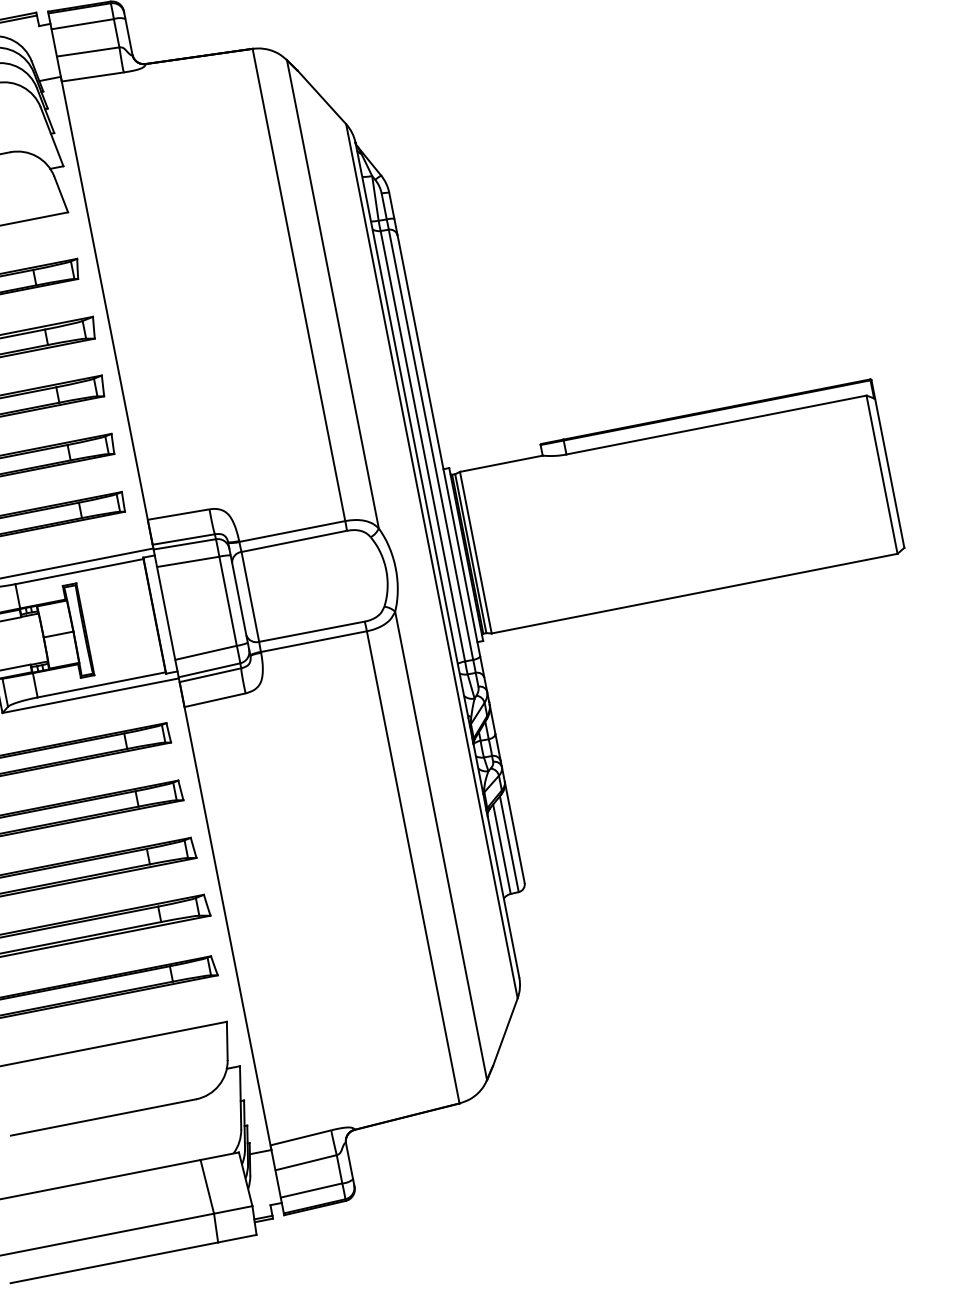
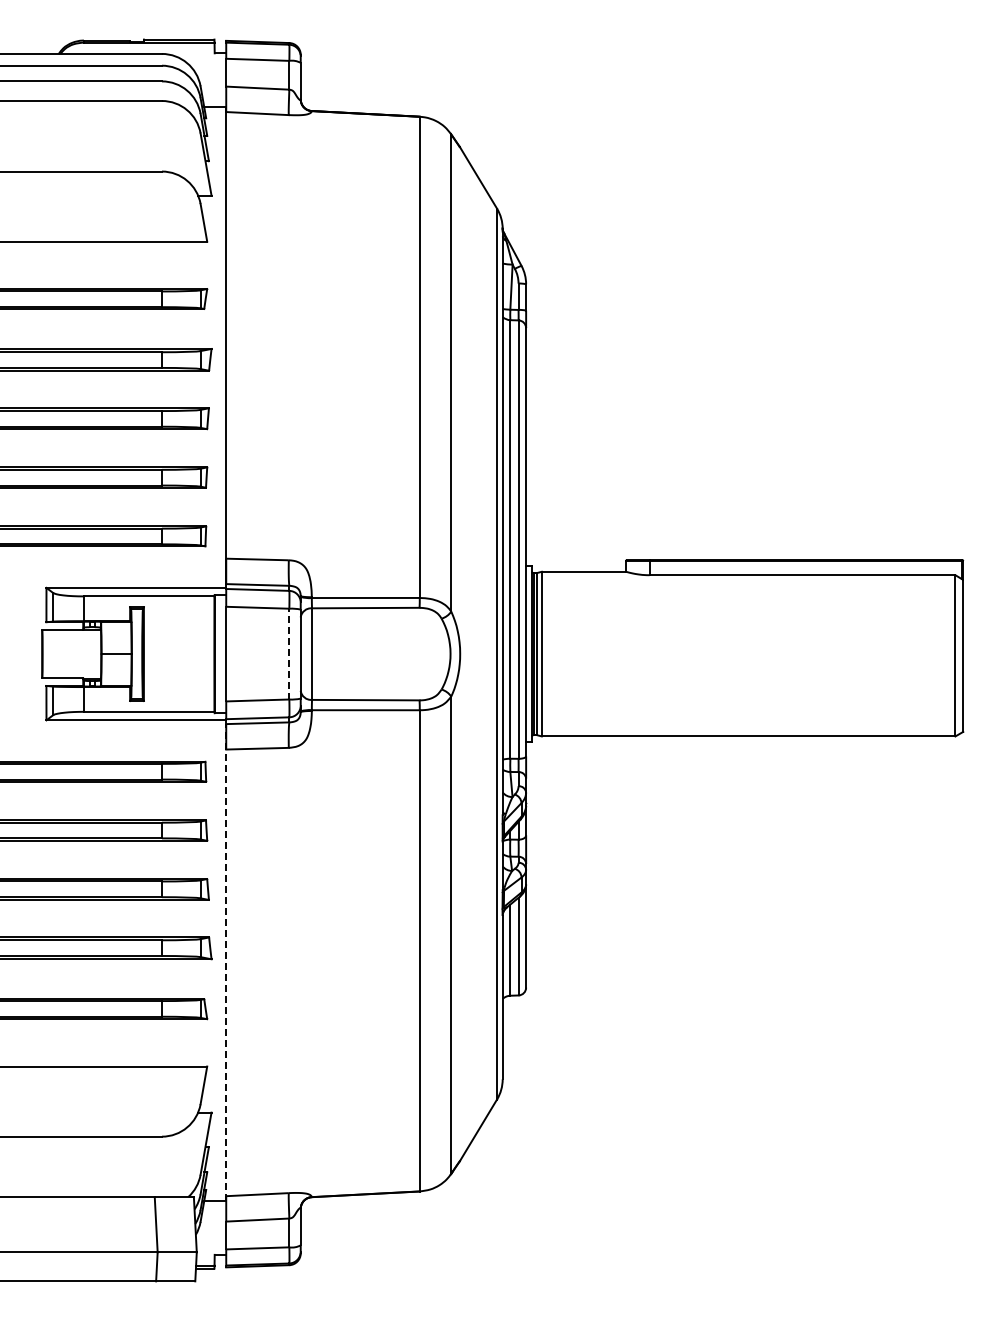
line: (228, 600) -> (289, 653), solid -> dashed
line: (225, 916) -> (226, 962), solid -> dashed

